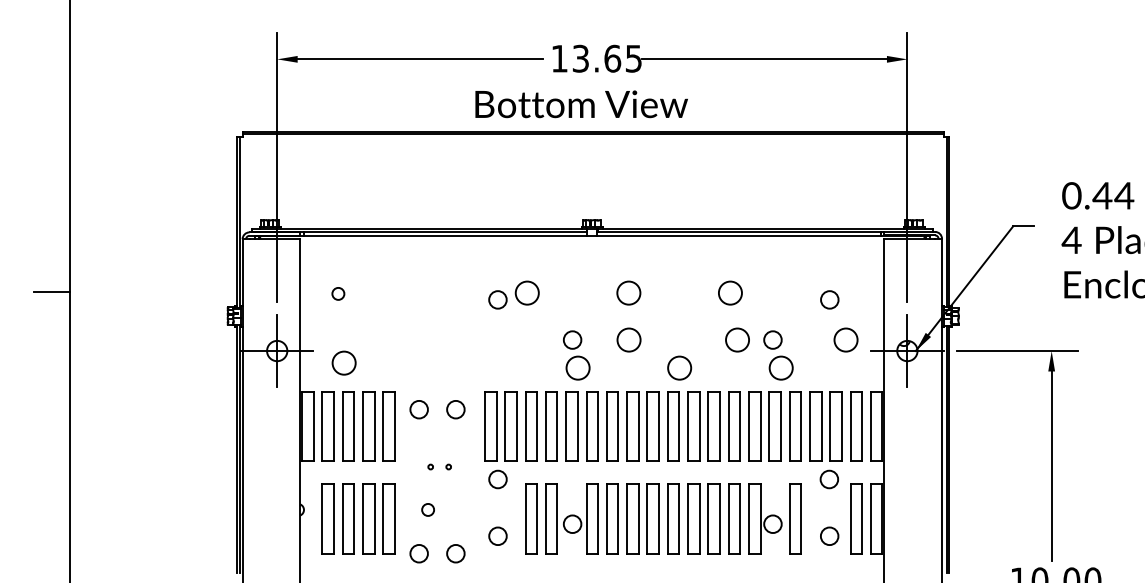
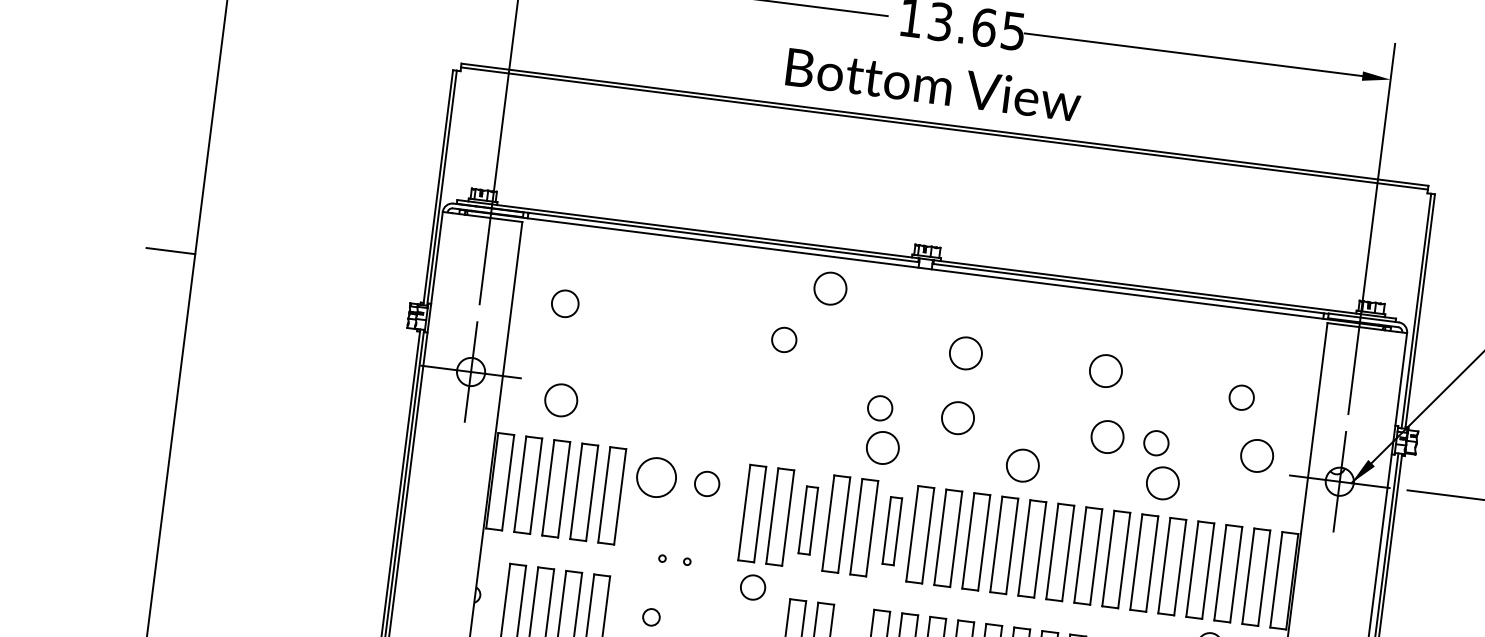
circle: (526, 292) -> (829, 287), moved
circle: (338, 293) -> (565, 303), size x1.6
circle: (418, 409) -> (655, 477), size x1.6
part: (531, 426) -> (808, 520), size x0.7
part: (592, 426) -> (892, 530), size x0.7

